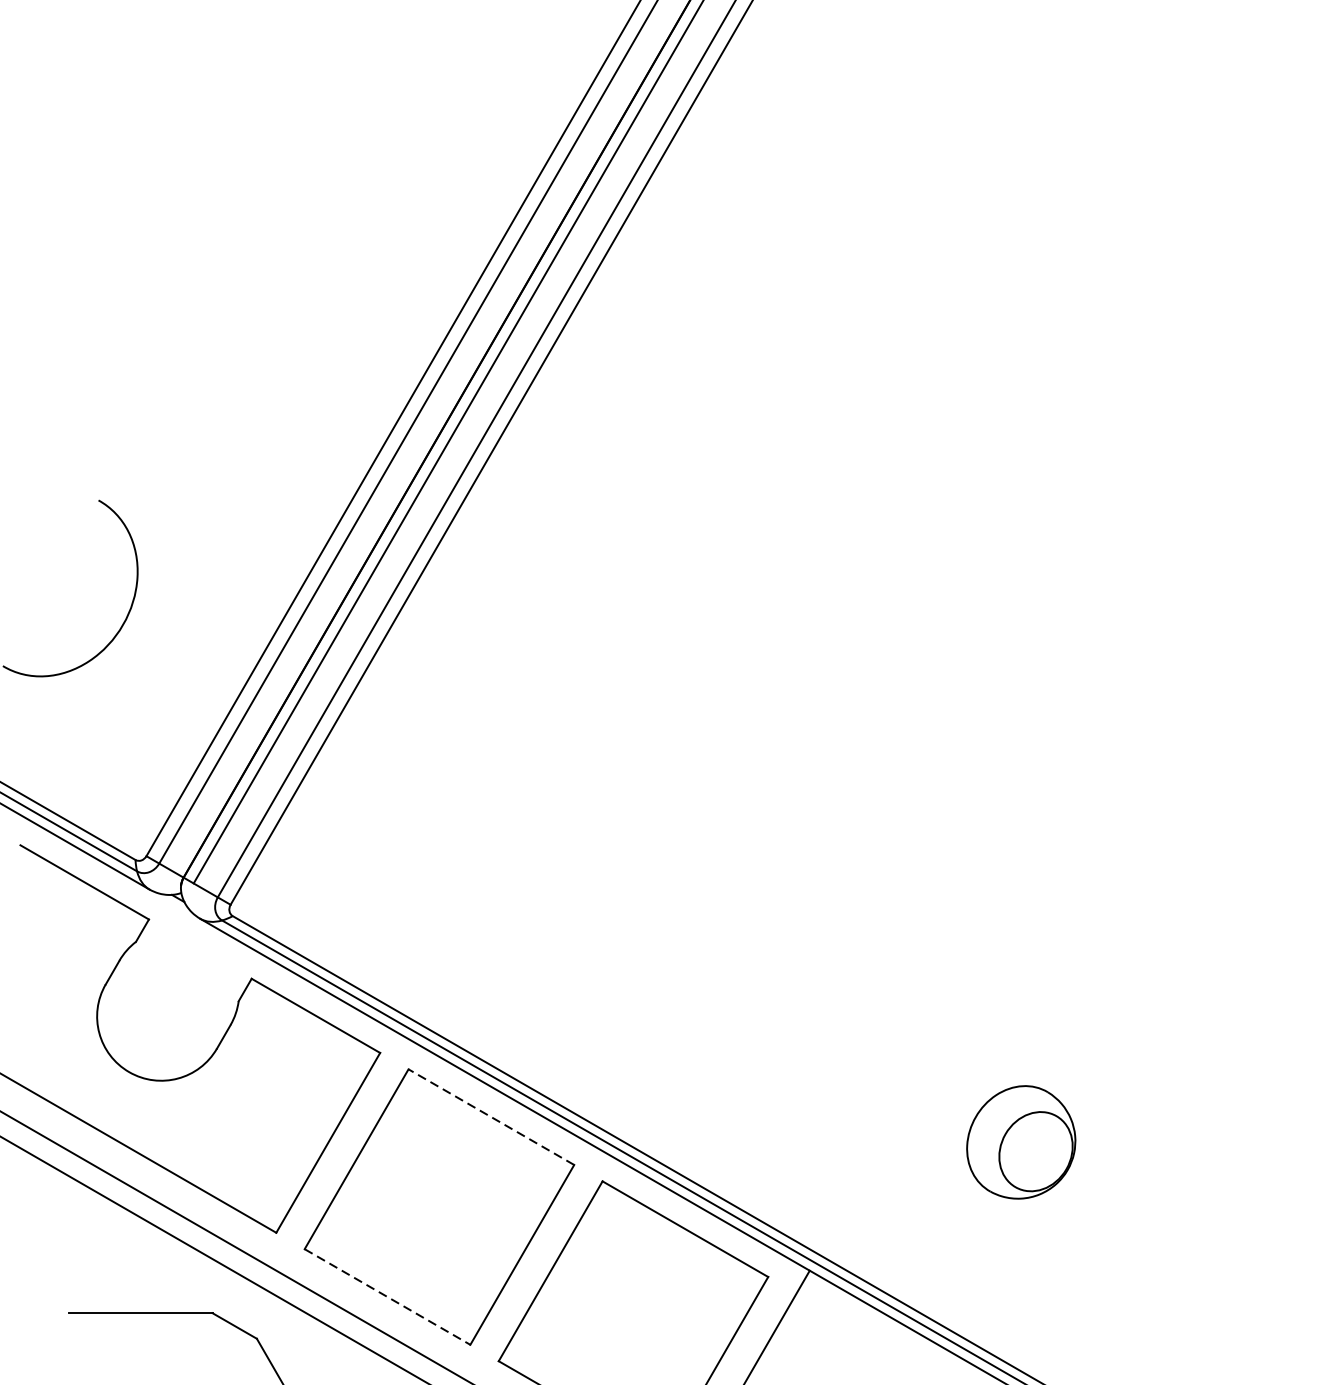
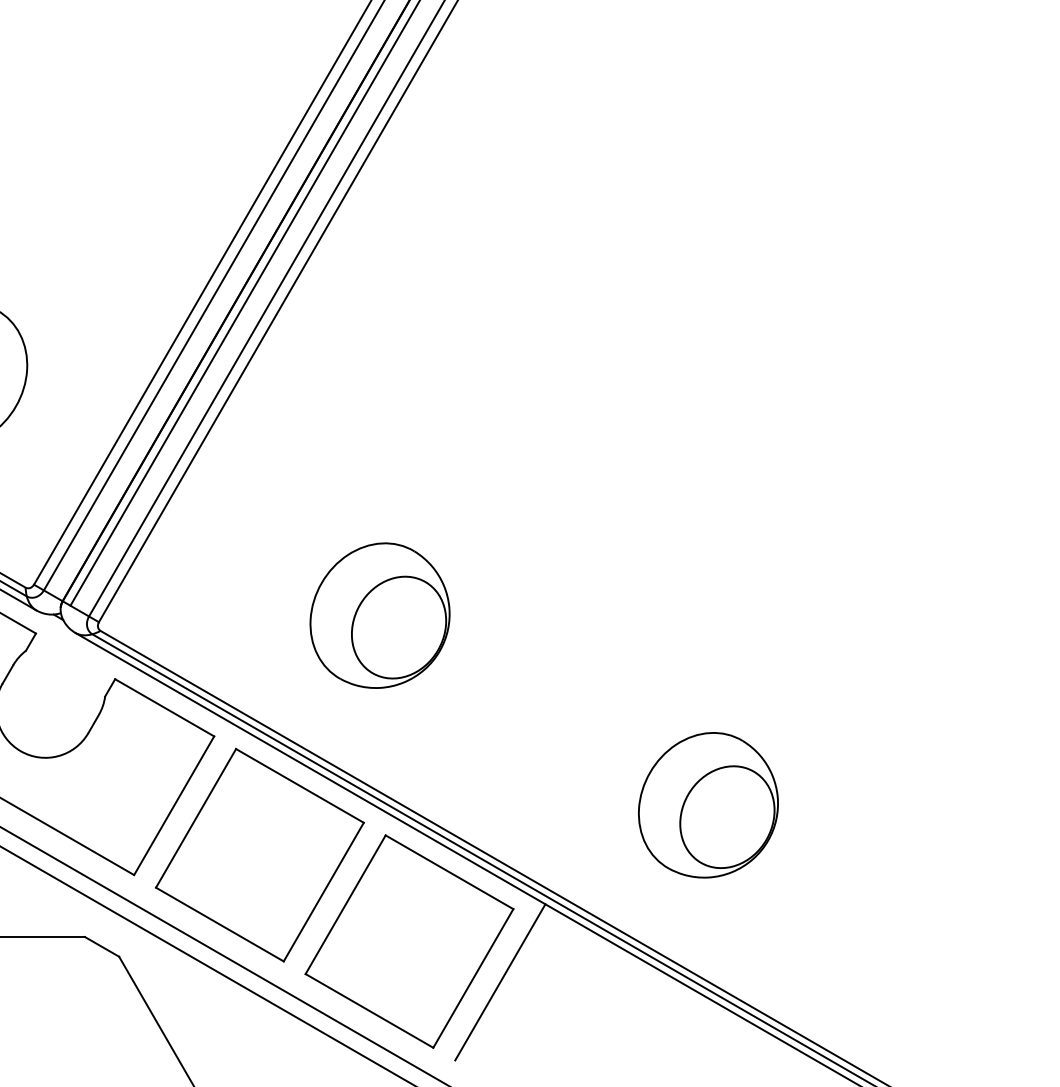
part: (594, 896) -> (379, 615), added
line: (490, 1116) -> (299, 785), dashed -> solid
part: (1021, 1142) -> (708, 805), size x1.67
line: (387, 1296) -> (219, 924), dashed -> solid

